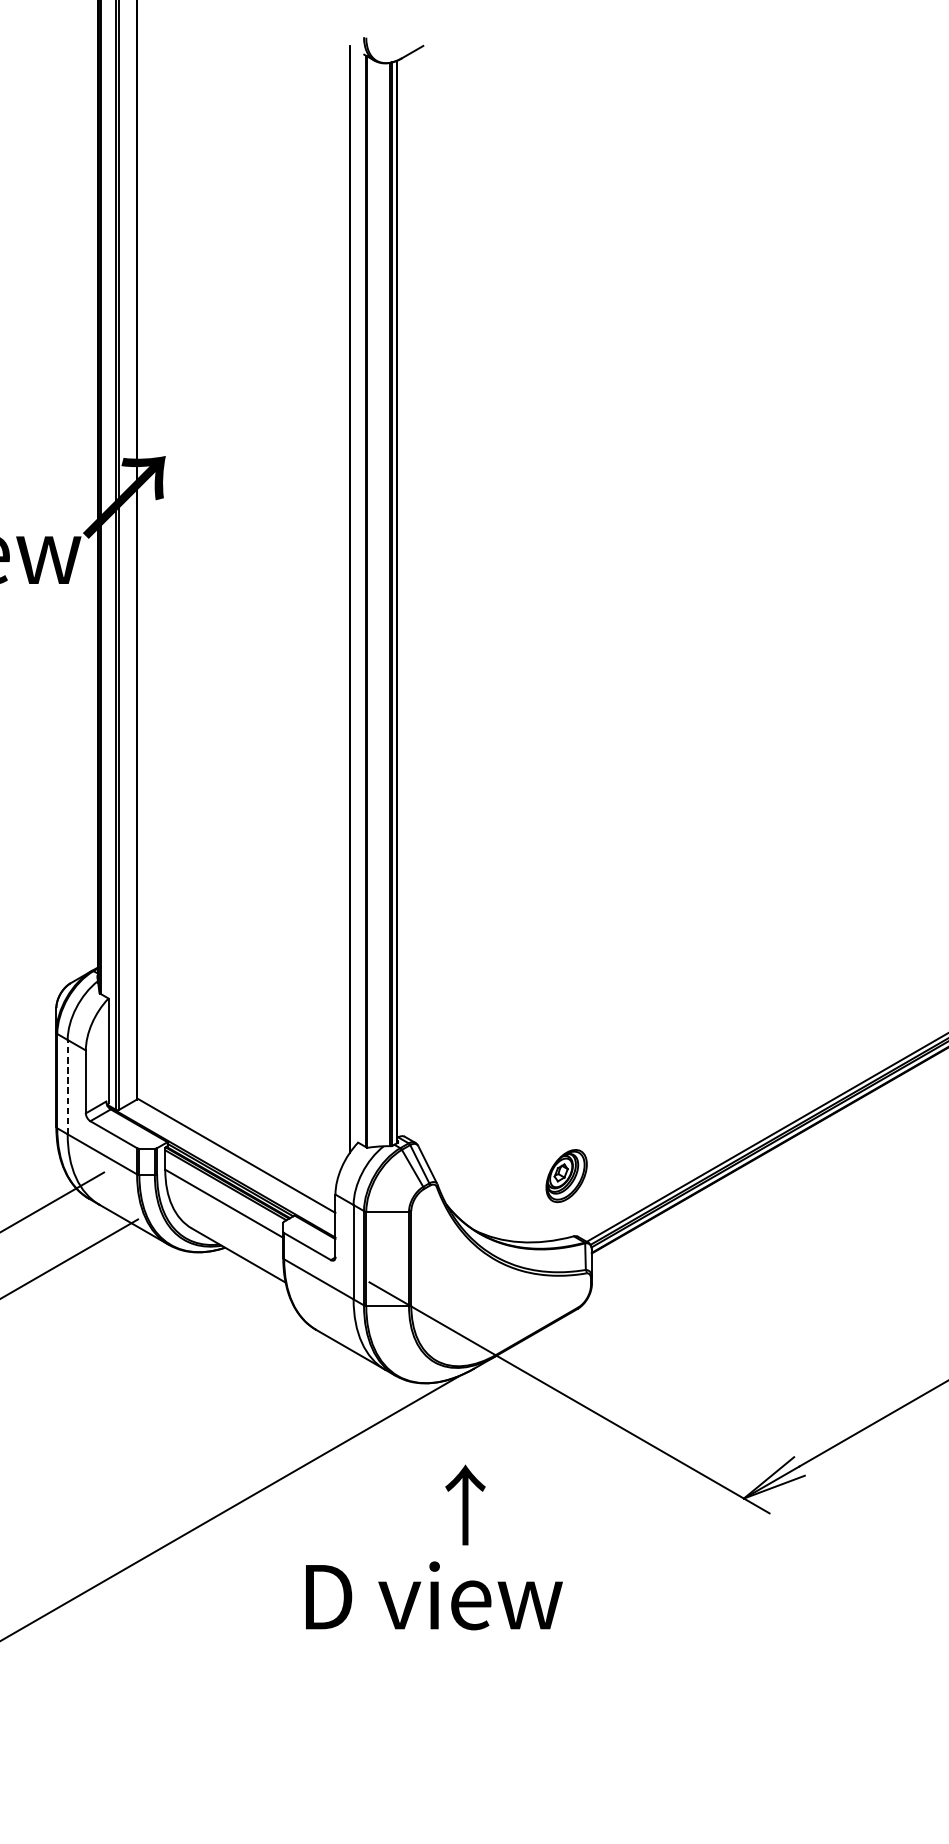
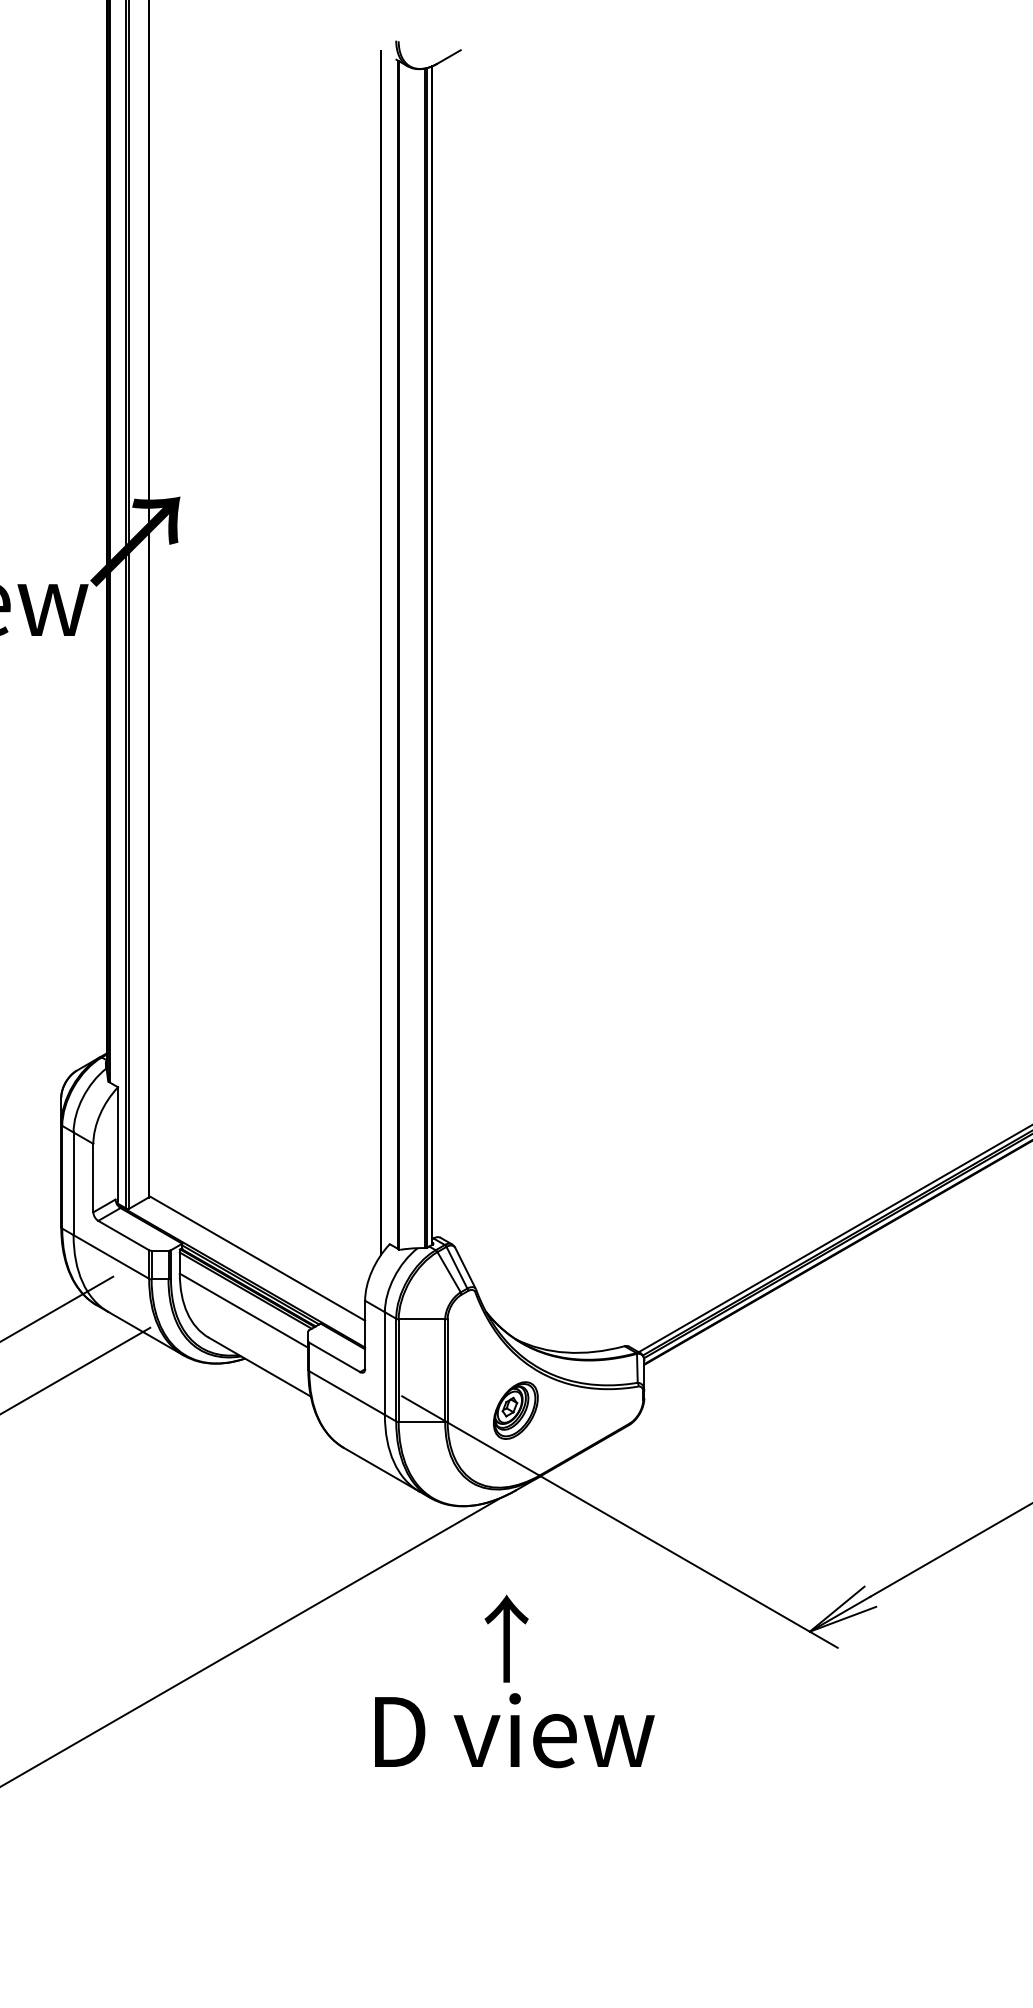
line: (67, 1086) -> (73, 1183), dashed -> solid
part: (566, 1175) -> (515, 1410), moved
text: (434, 1595) -> (514, 1730), moved

